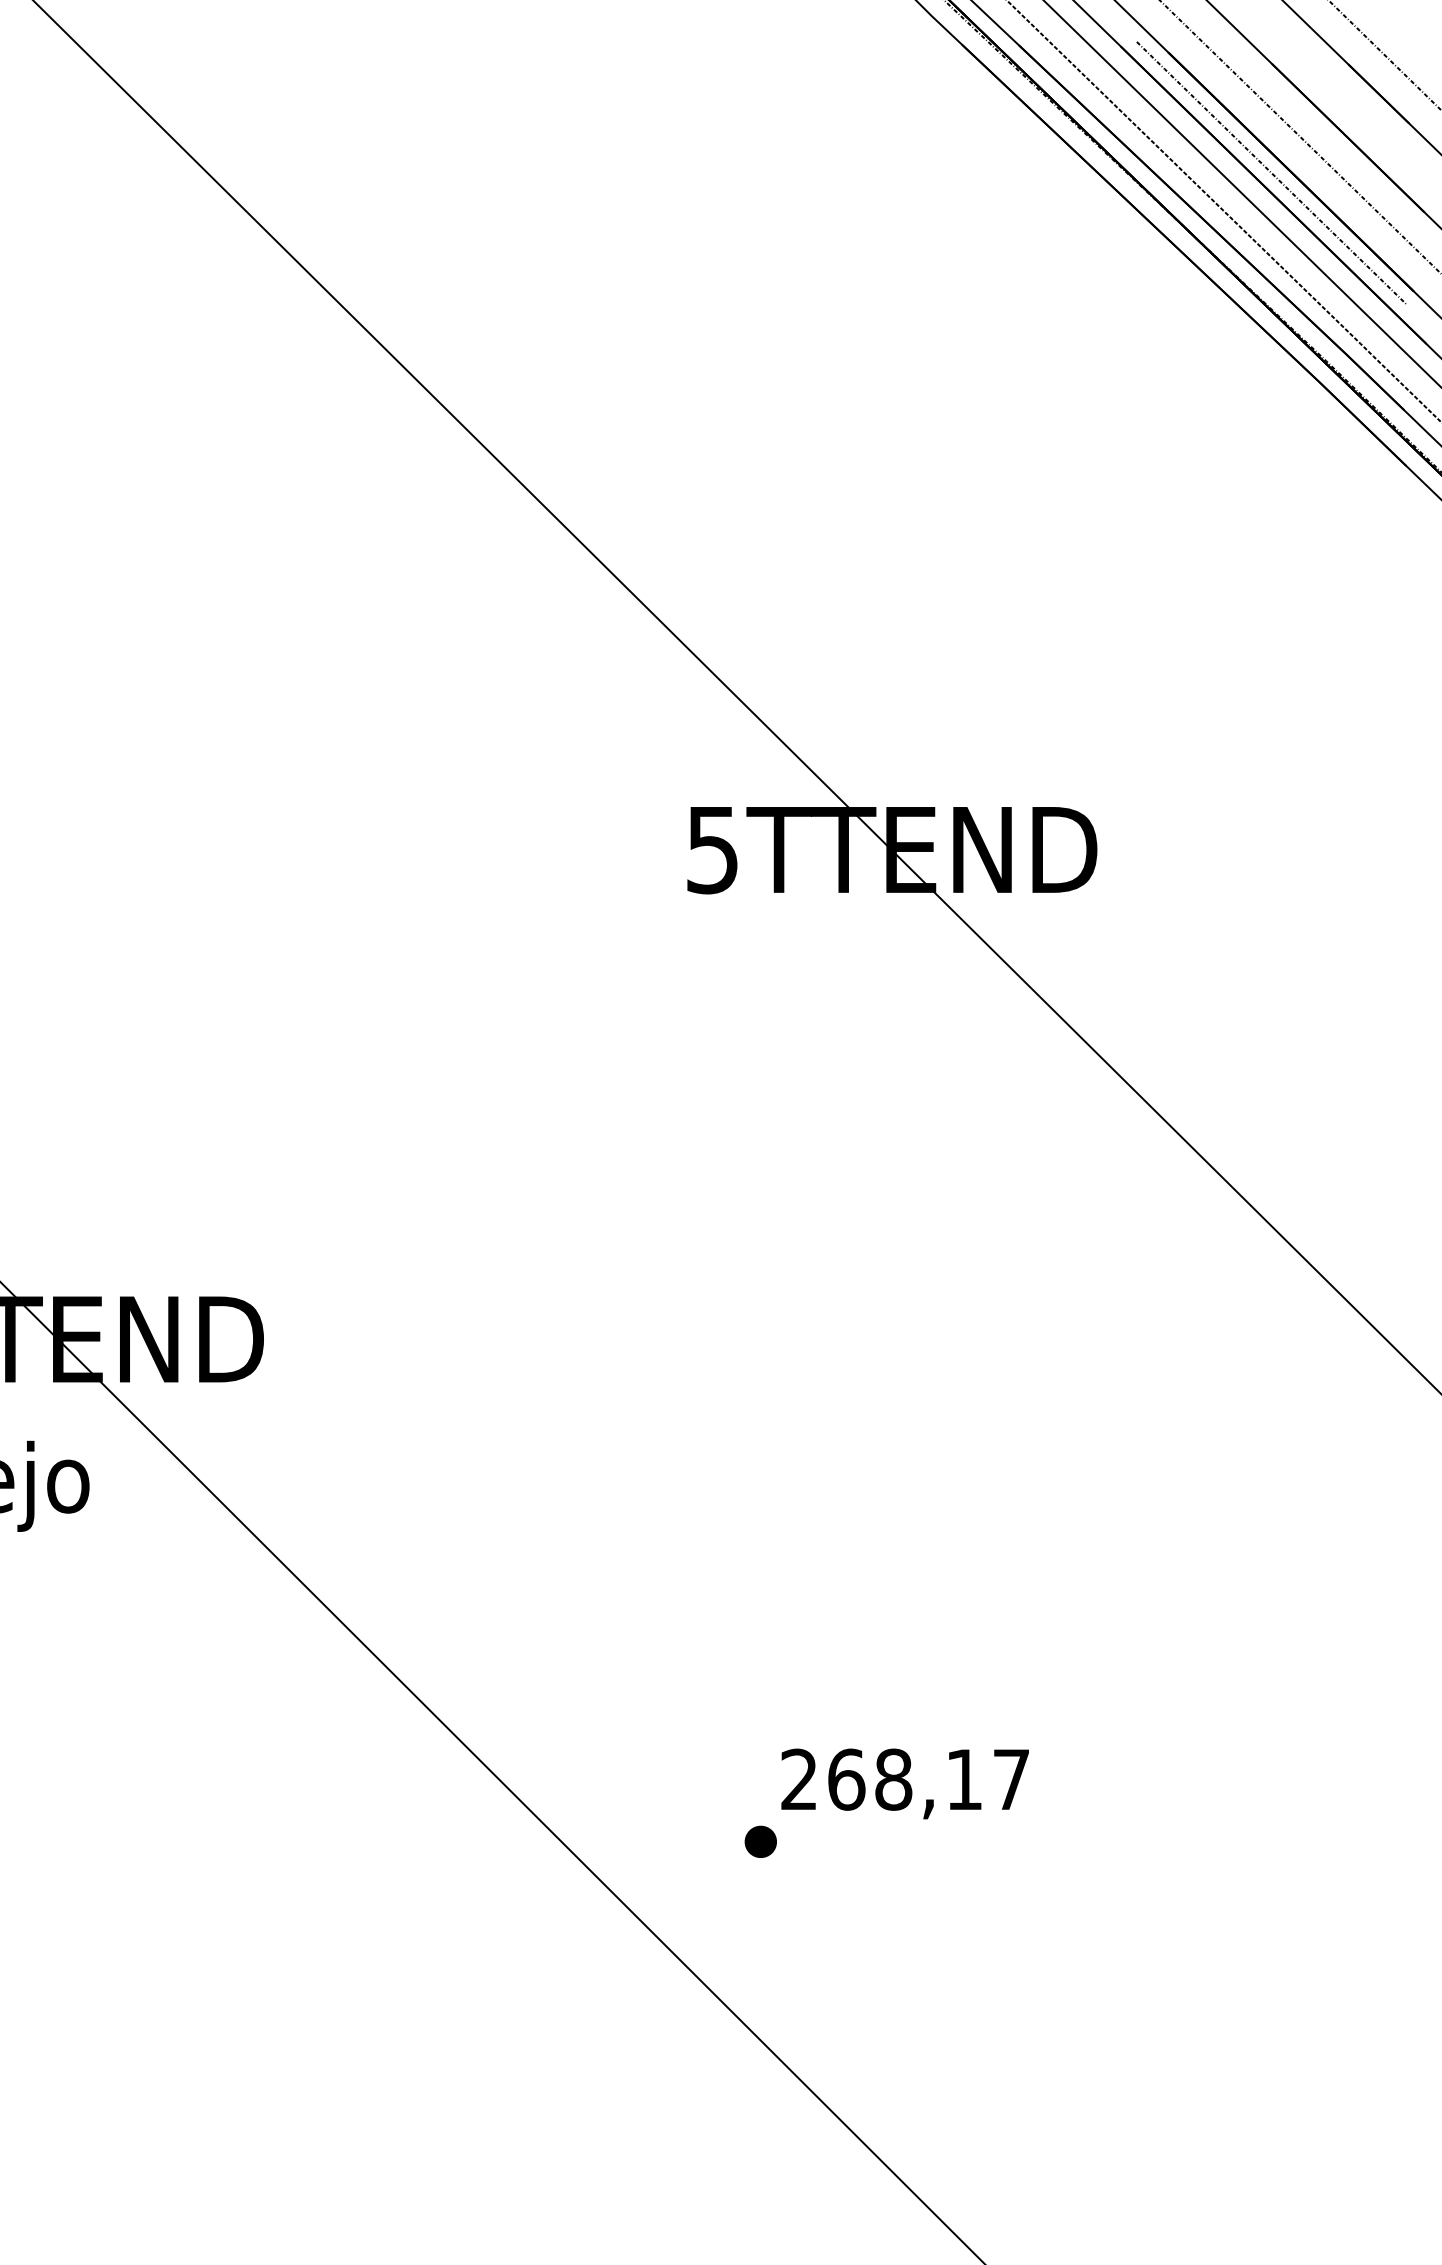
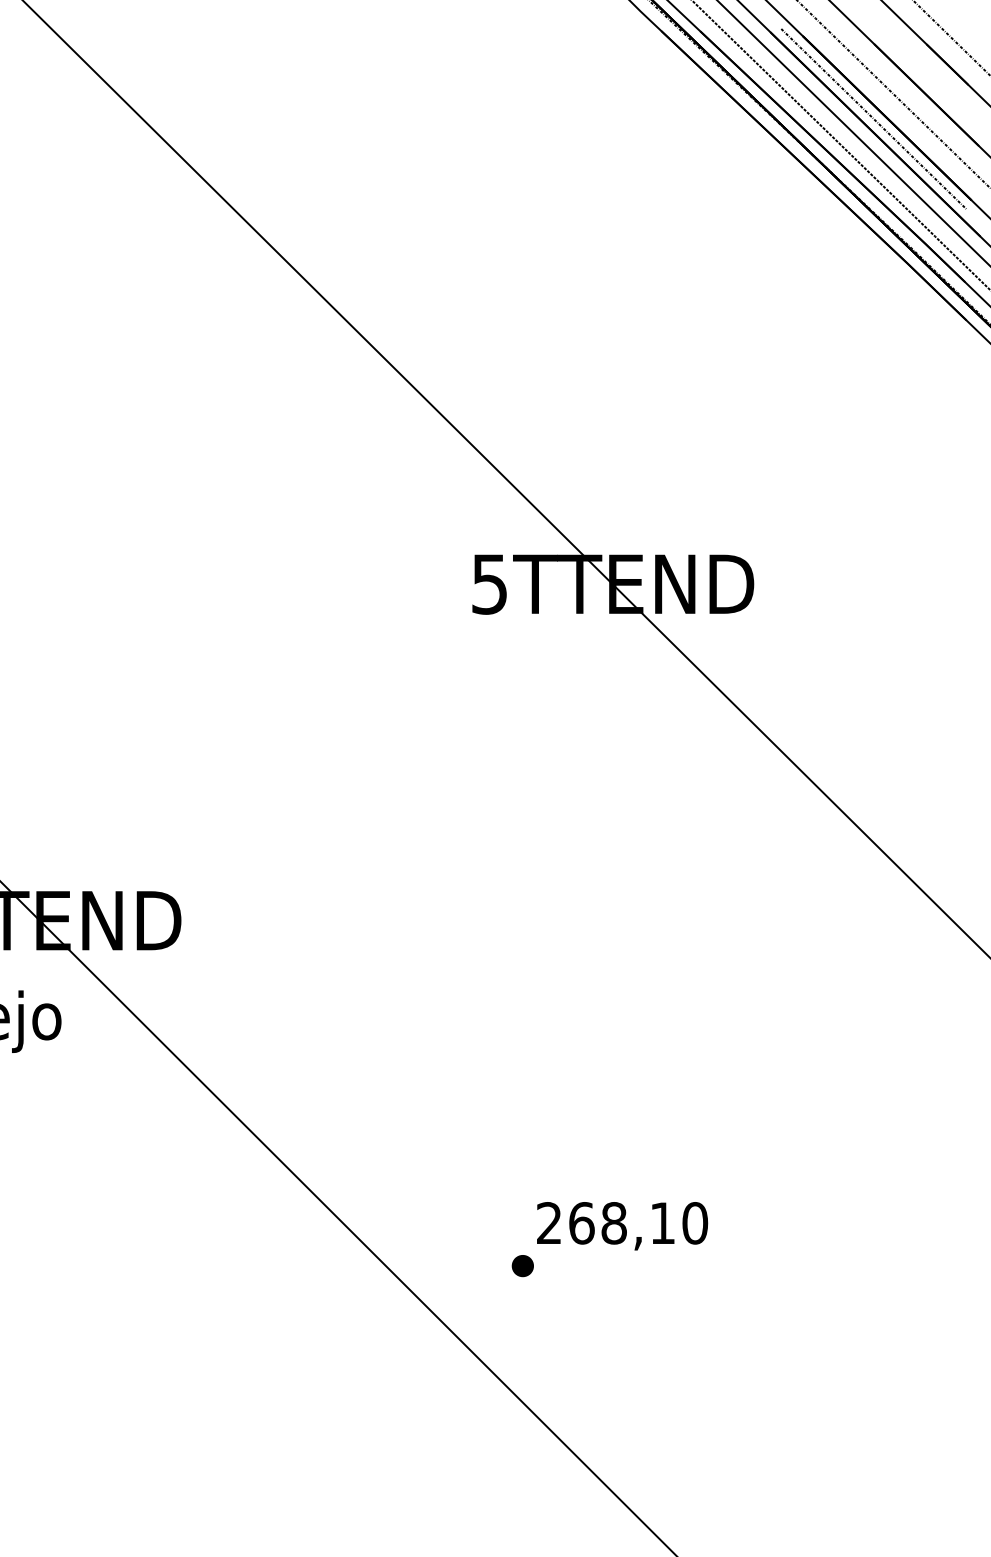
text: (1012, 1779) -> (695, 1223), 268,17 -> 268,10

